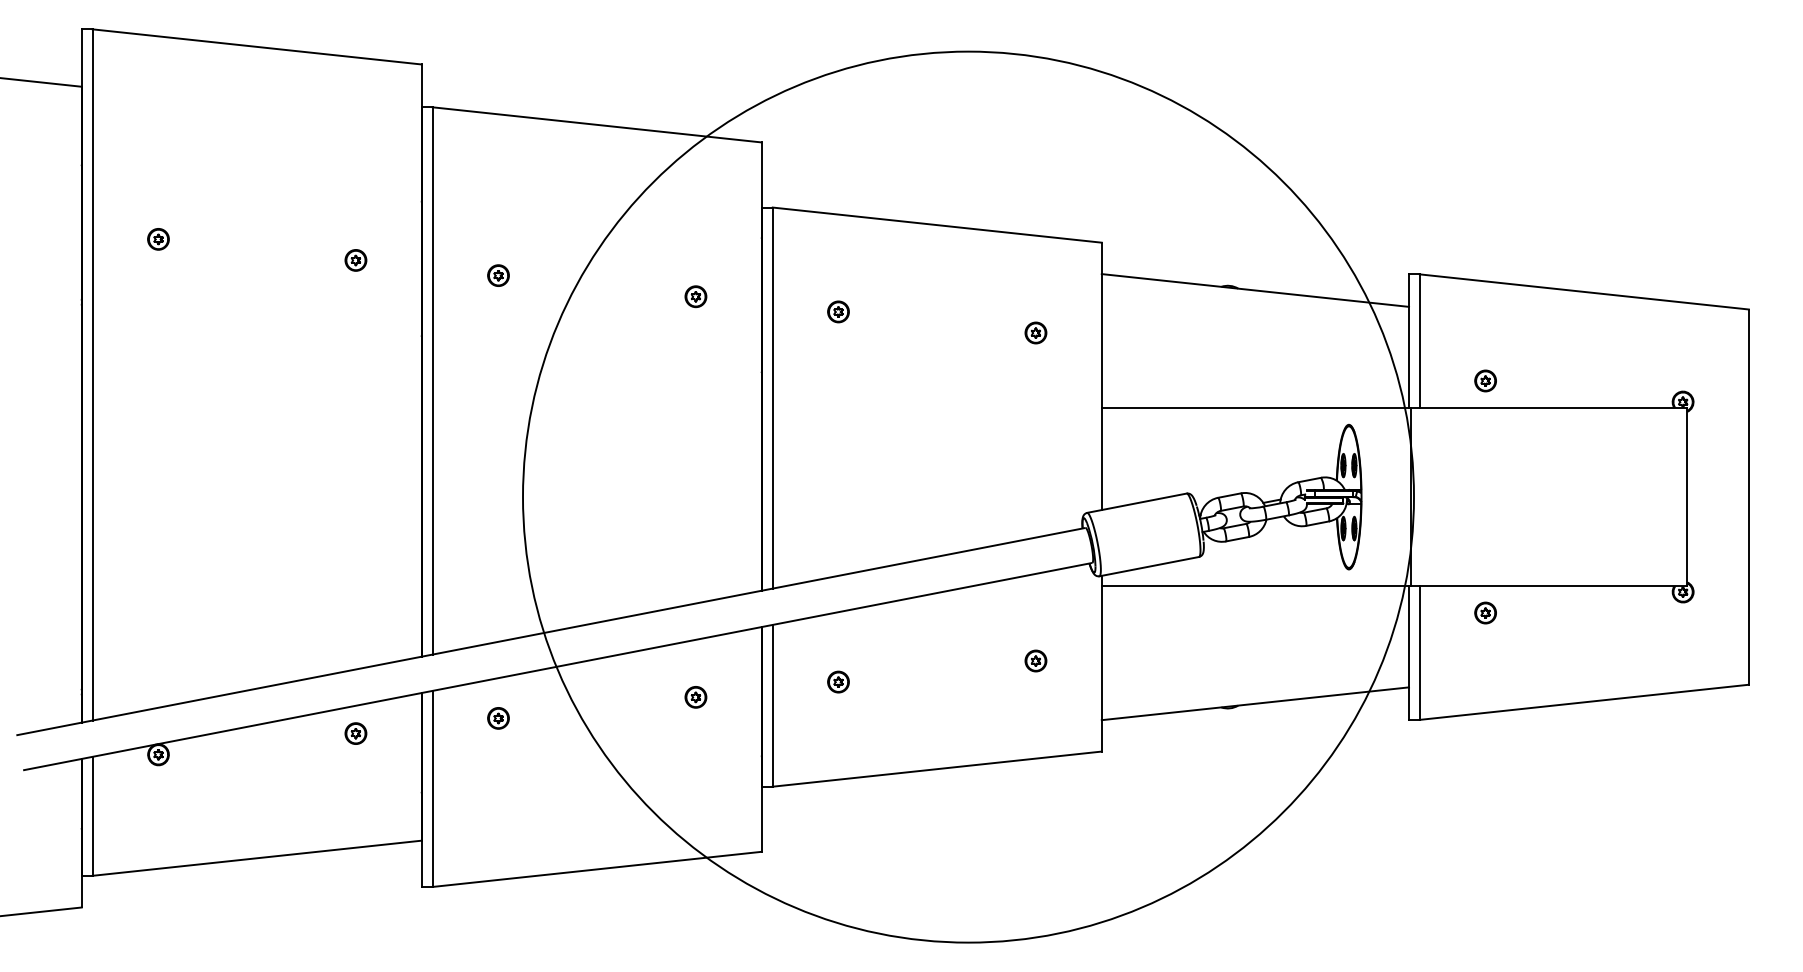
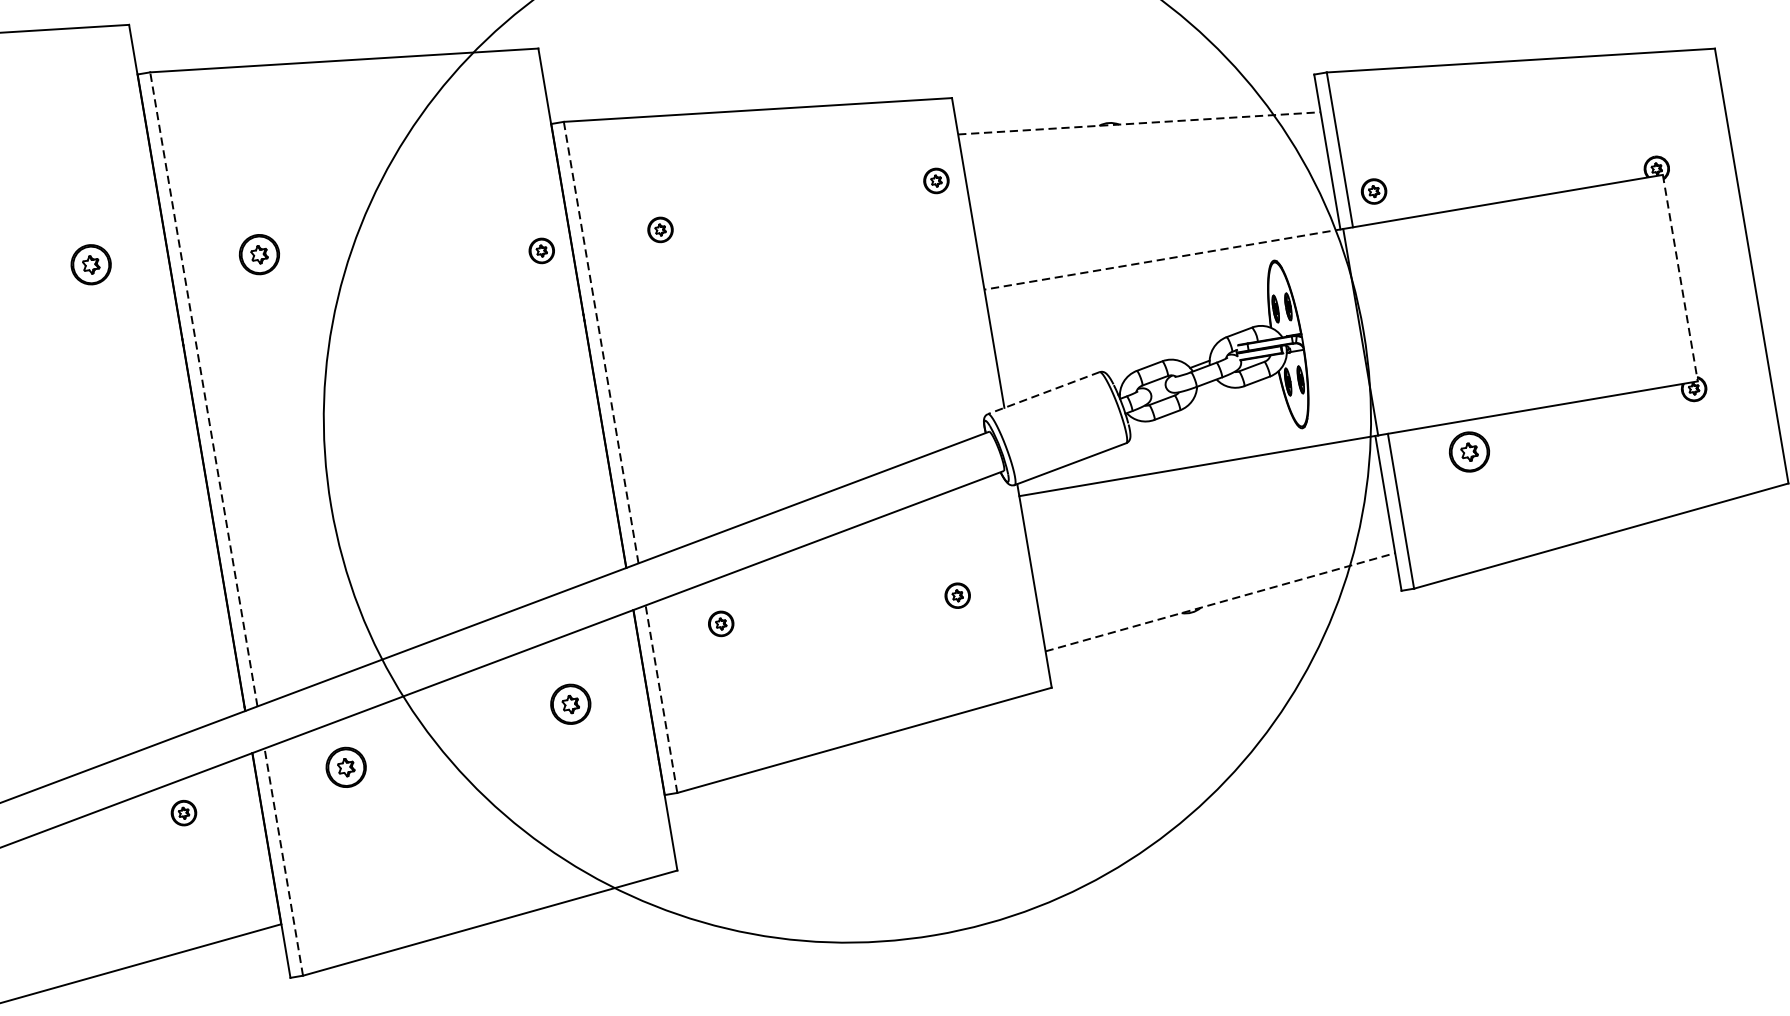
part: (355, 260) -> (90, 264), size x1.6
part: (498, 275) -> (259, 254), size x1.6
line: (1255, 290) -> (1139, 123), solid -> dashed
part: (695, 296) -> (541, 250), moved
part: (1035, 332) -> (935, 180), moved
line: (432, 380) -> (203, 388), solid -> dashed
part: (1485, 380) -> (1373, 190), moved
line: (772, 398) -> (600, 343), solid -> dashed
line: (1256, 408) -> (1163, 259), solid -> dashed
line: (1687, 497) -> (1680, 278), solid -> dashed
line: (1136, 503) -> (1043, 393), solid -> dashed
part: (1485, 612) -> (1469, 451), size x1.6
part: (838, 681) -> (721, 623), moved
part: (695, 697) -> (570, 704), size x1.6
line: (1255, 703) -> (1220, 601), solid -> dashed
line: (772, 705) -> (661, 698), solid -> dashed
part: (498, 718) -> (346, 767), size x1.6
line: (432, 788) -> (283, 861), solid -> dashed

